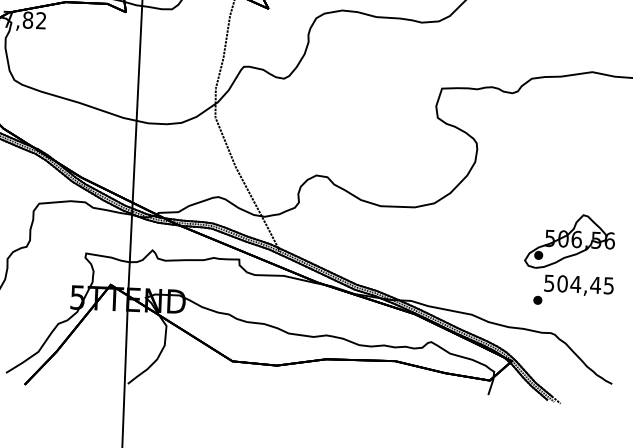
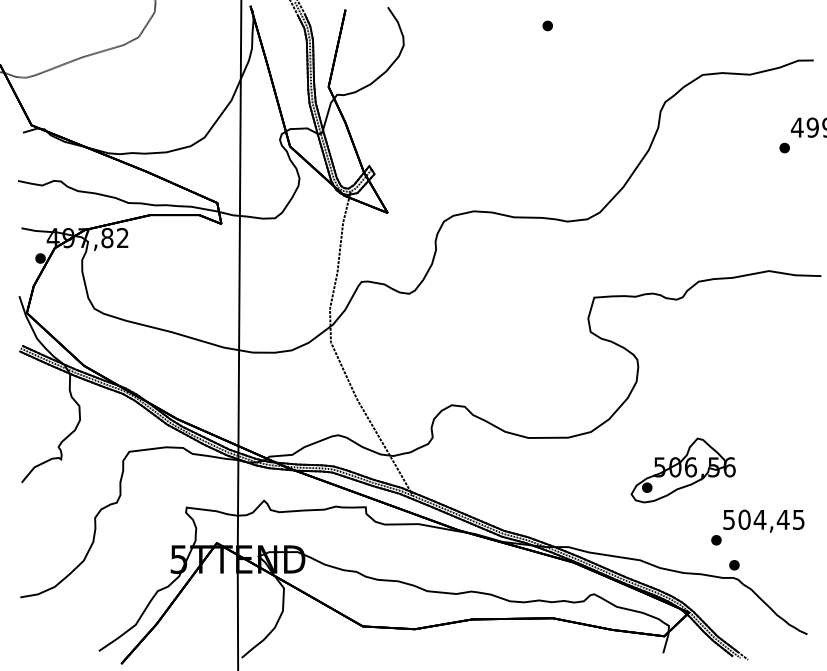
part: (569, 241) -> (682, 470), moved
part: (552, 322) -> (734, 565), added

